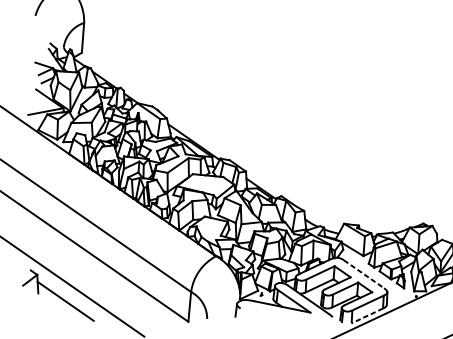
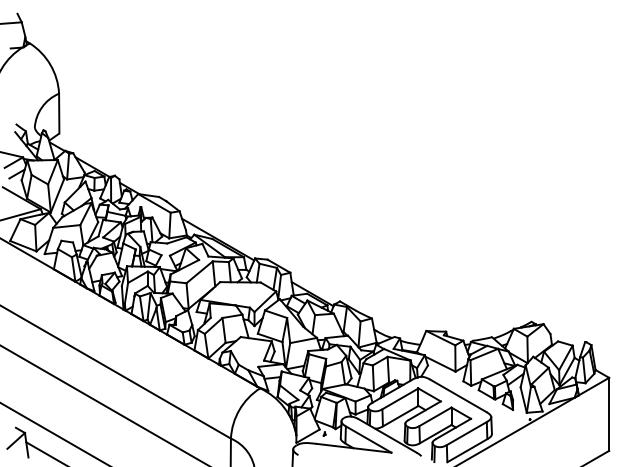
line: (364, 274) -> (458, 395), dashed -> solid
line: (366, 315) -> (466, 450), dashed -> solid

